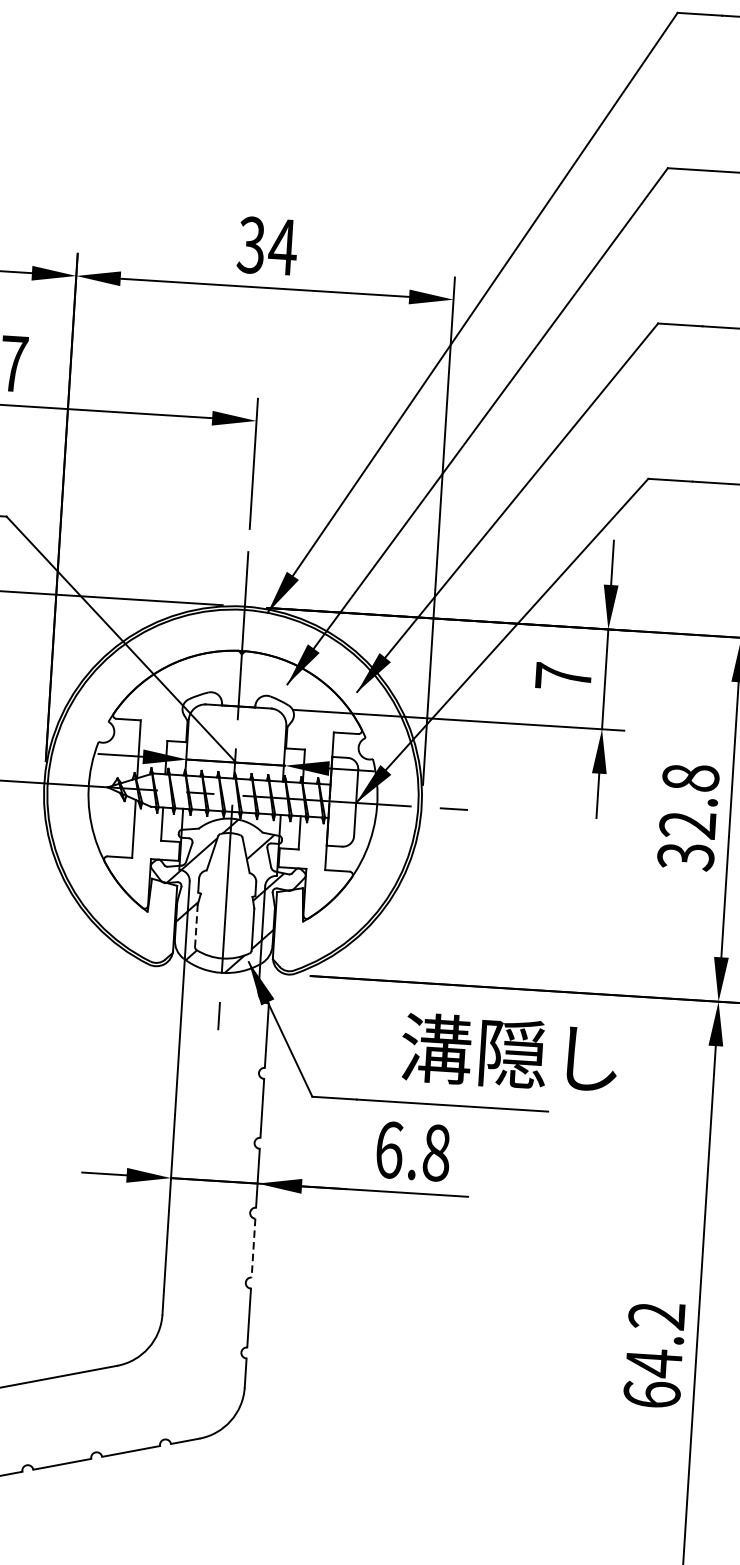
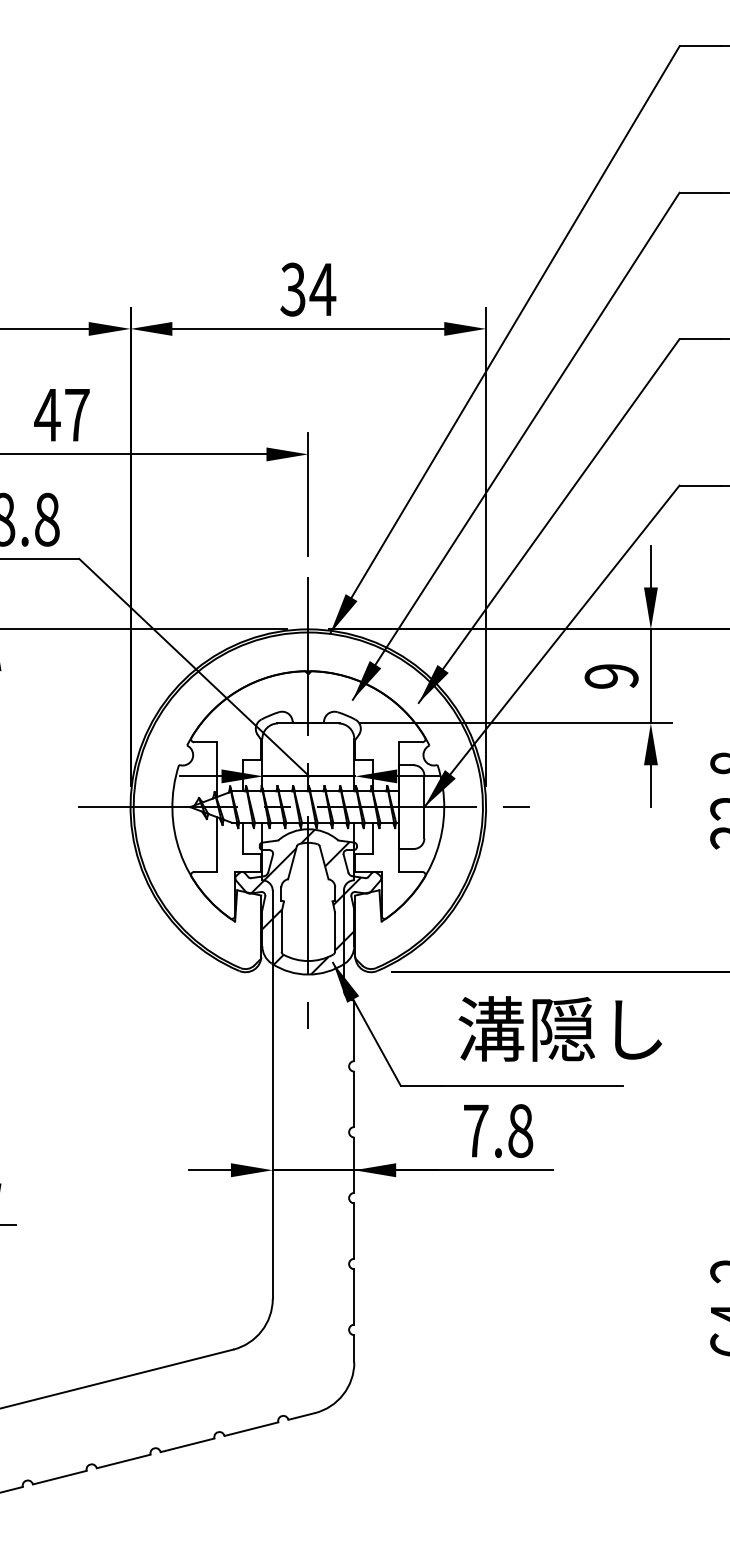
text: (563, 676) -> (611, 676), 7 -> 9
line: (196, 926) -> (281, 932), dashed -> solid
text: (508, 1052) -> (559, 1028), moved
text: (389, 1149) -> (476, 1130), 6.8 -> 7.8
line: (253, 1248) -> (354, 1231), dashed -> solid

